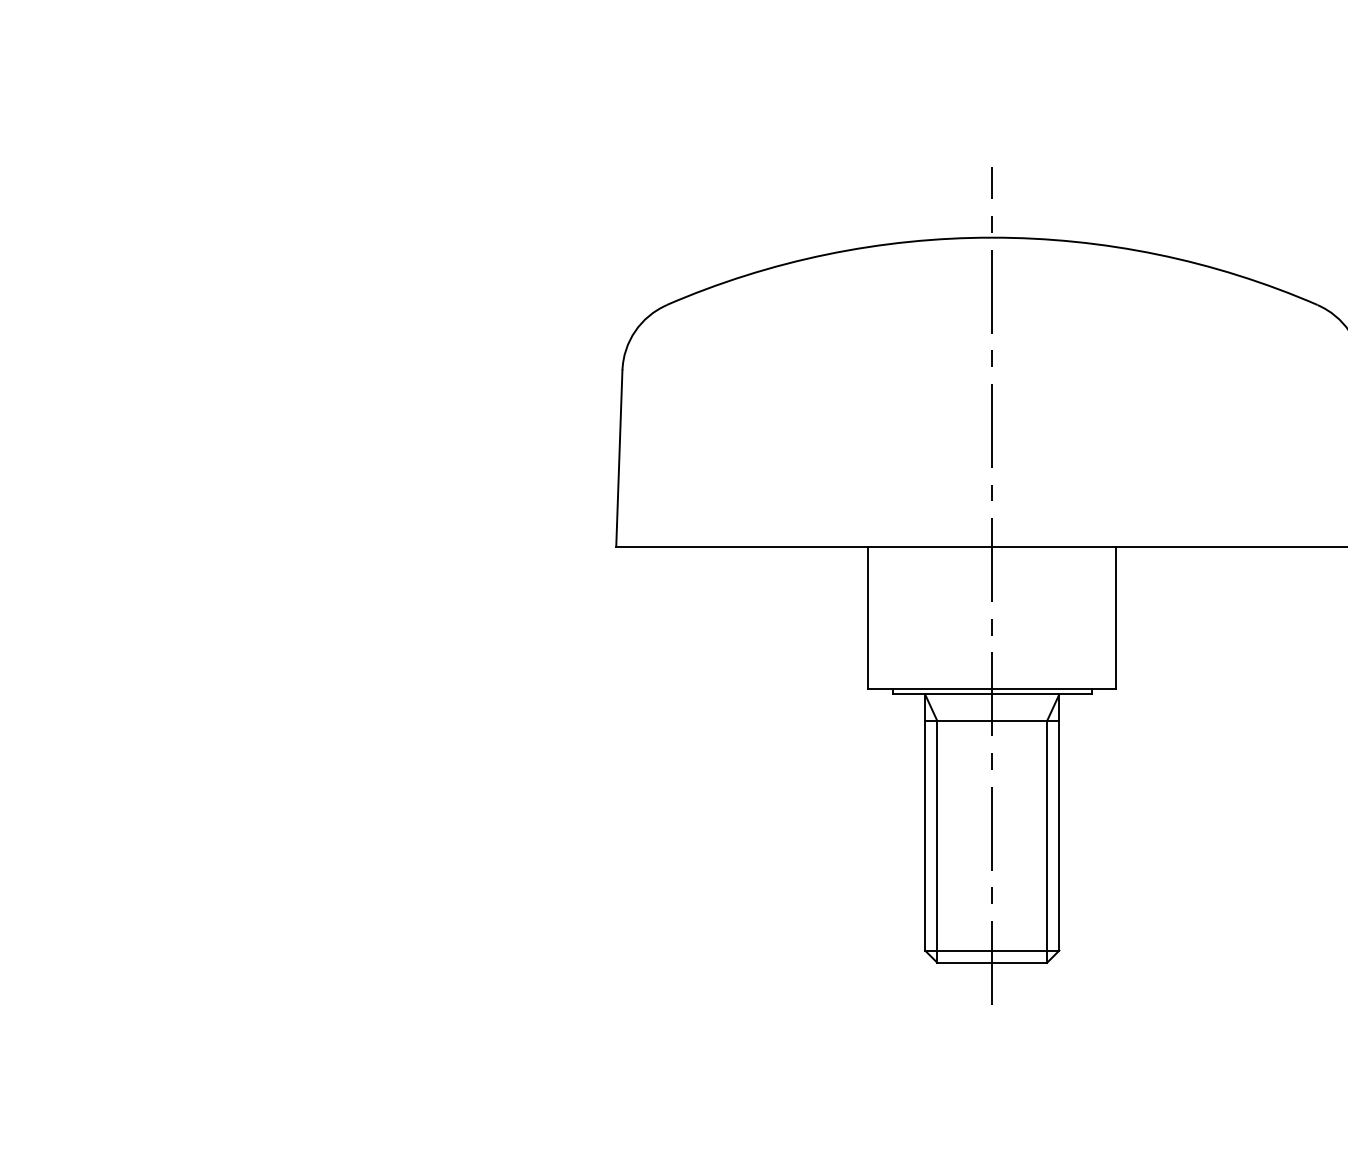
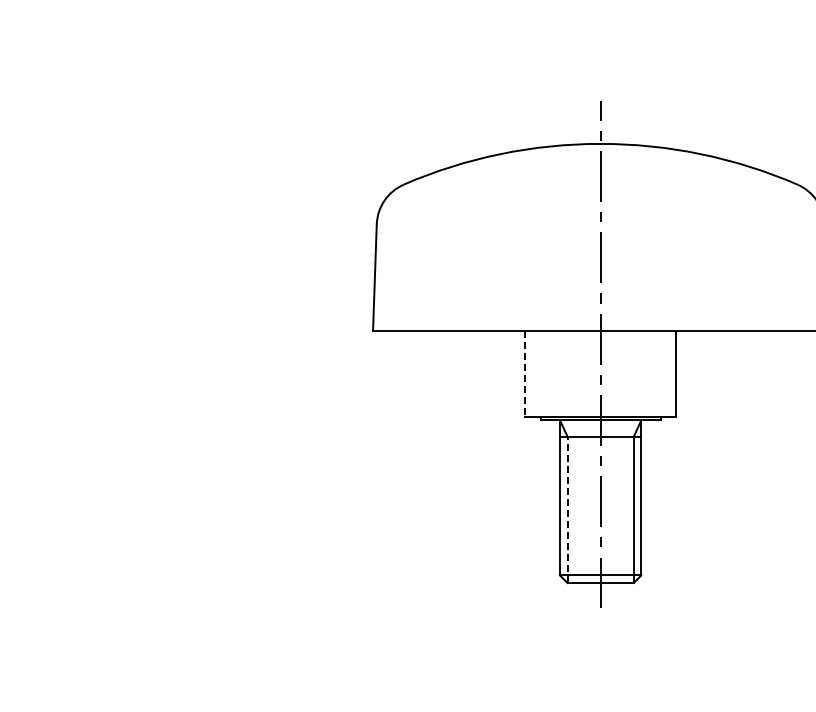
line: (868, 618) -> (525, 374), solid -> dashed
line: (937, 841) -> (567, 509), solid -> dashed

